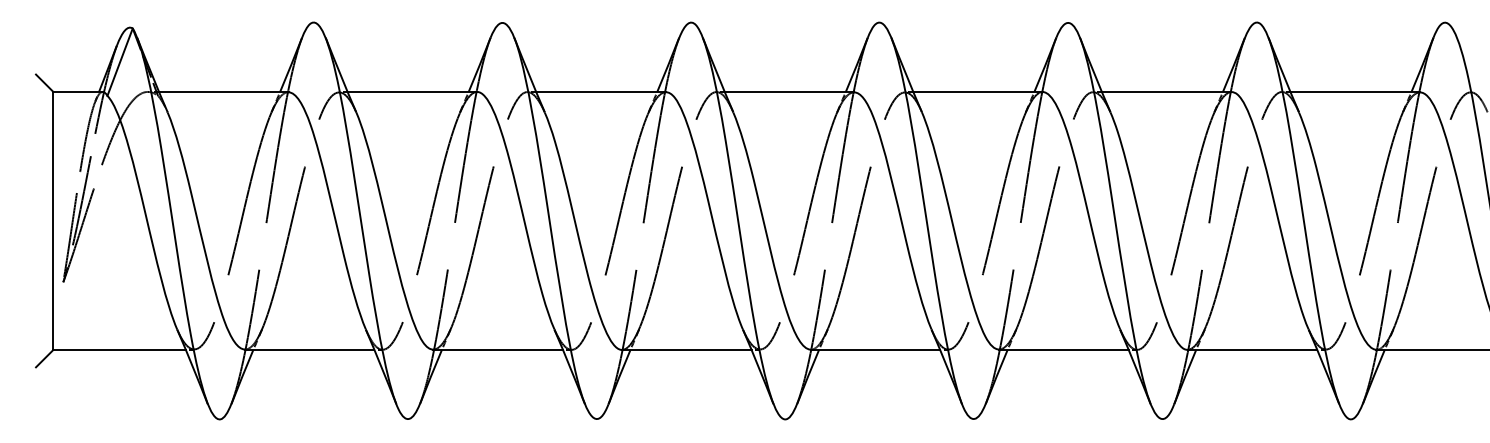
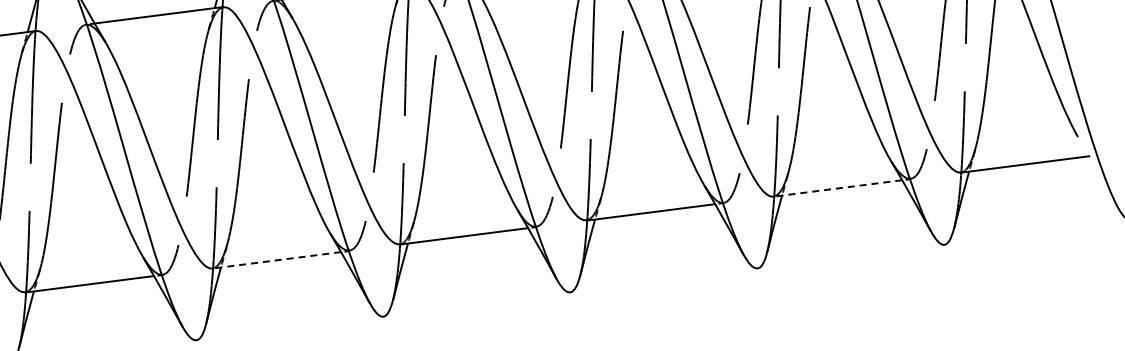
line: (686, 349) -> (276, 259), solid -> dashed
line: (1252, 349) -> (837, 187), solid -> dashed

